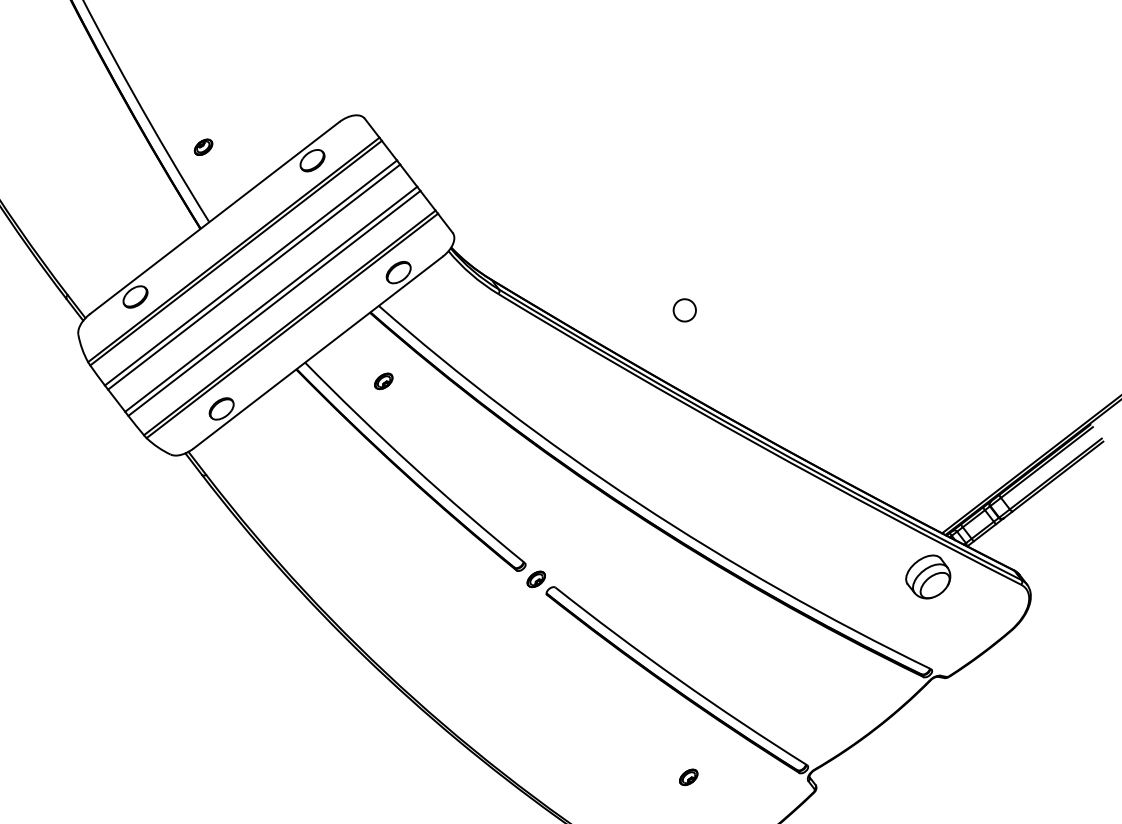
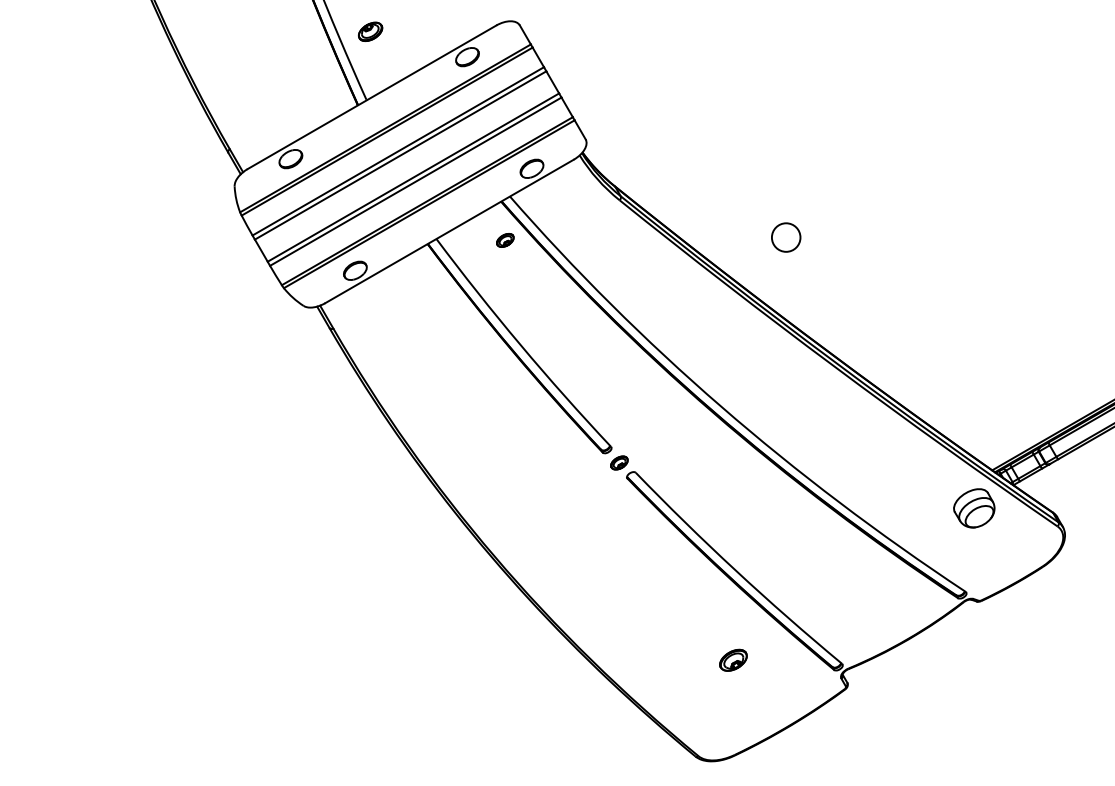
part: (203, 146) -> (370, 31), size x1.4
circle: (685, 310) -> (786, 237), size x1.4
part: (383, 381) -> (505, 240), moved
part: (688, 777) -> (733, 660), size x1.6

